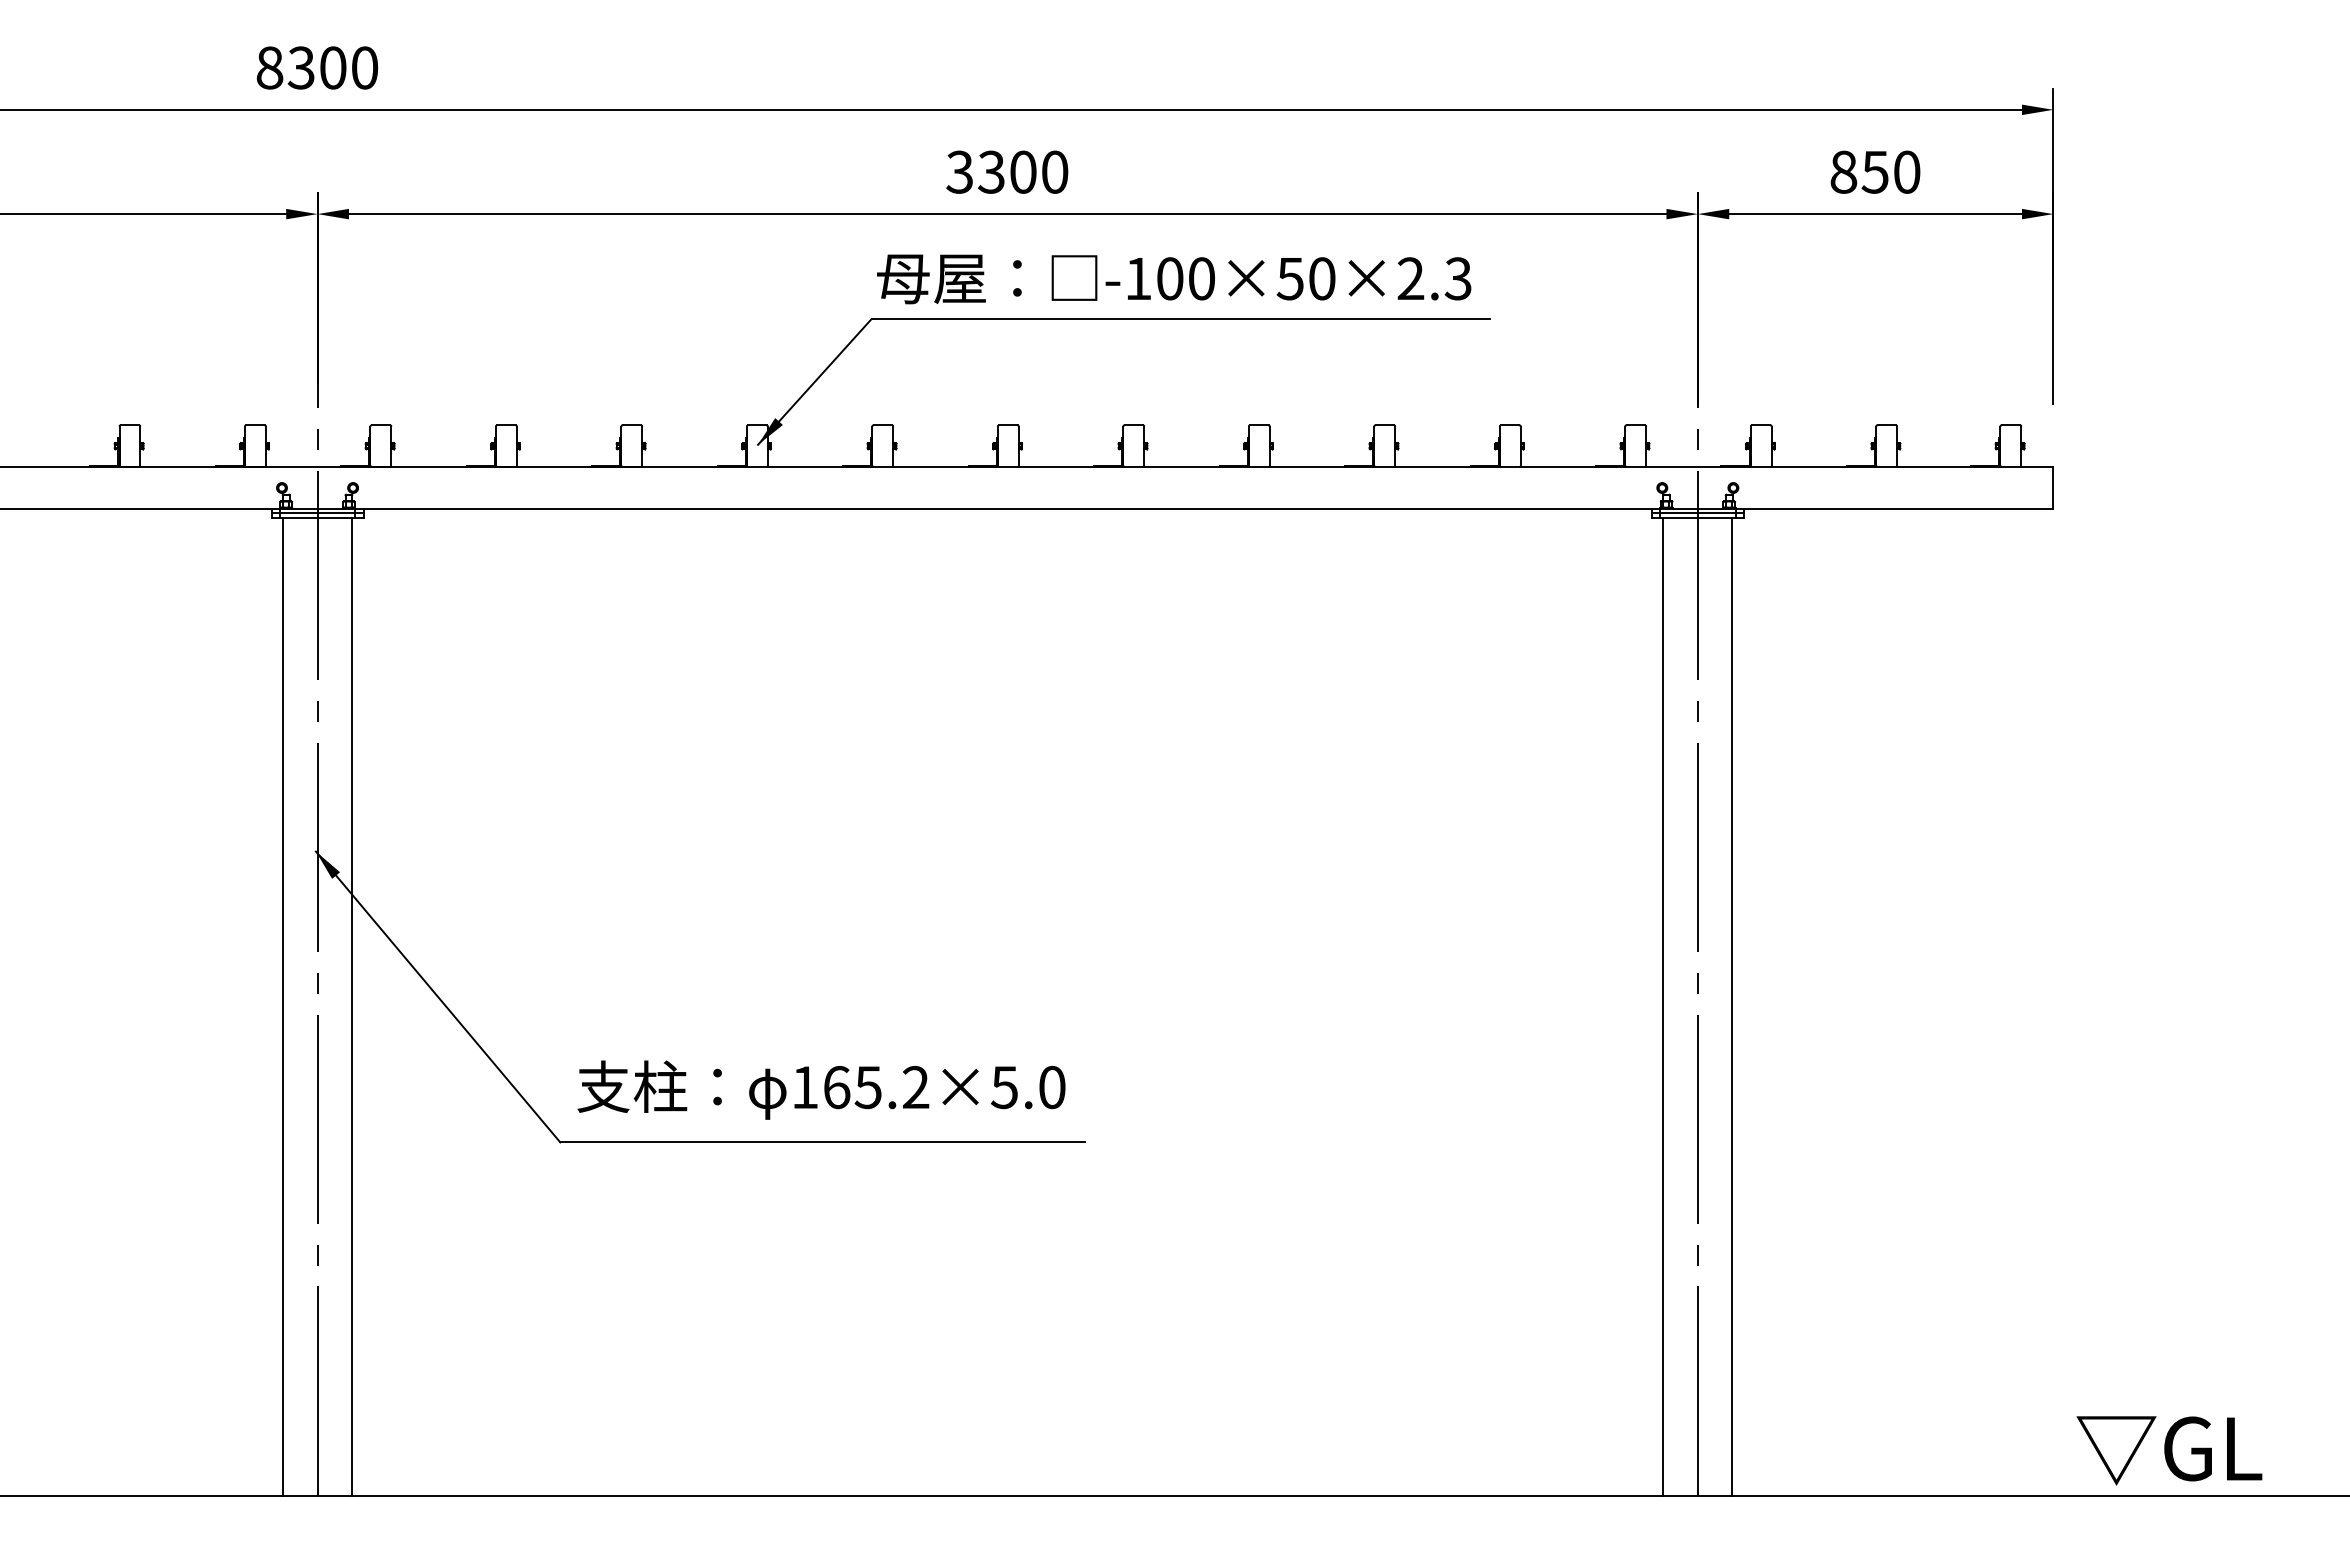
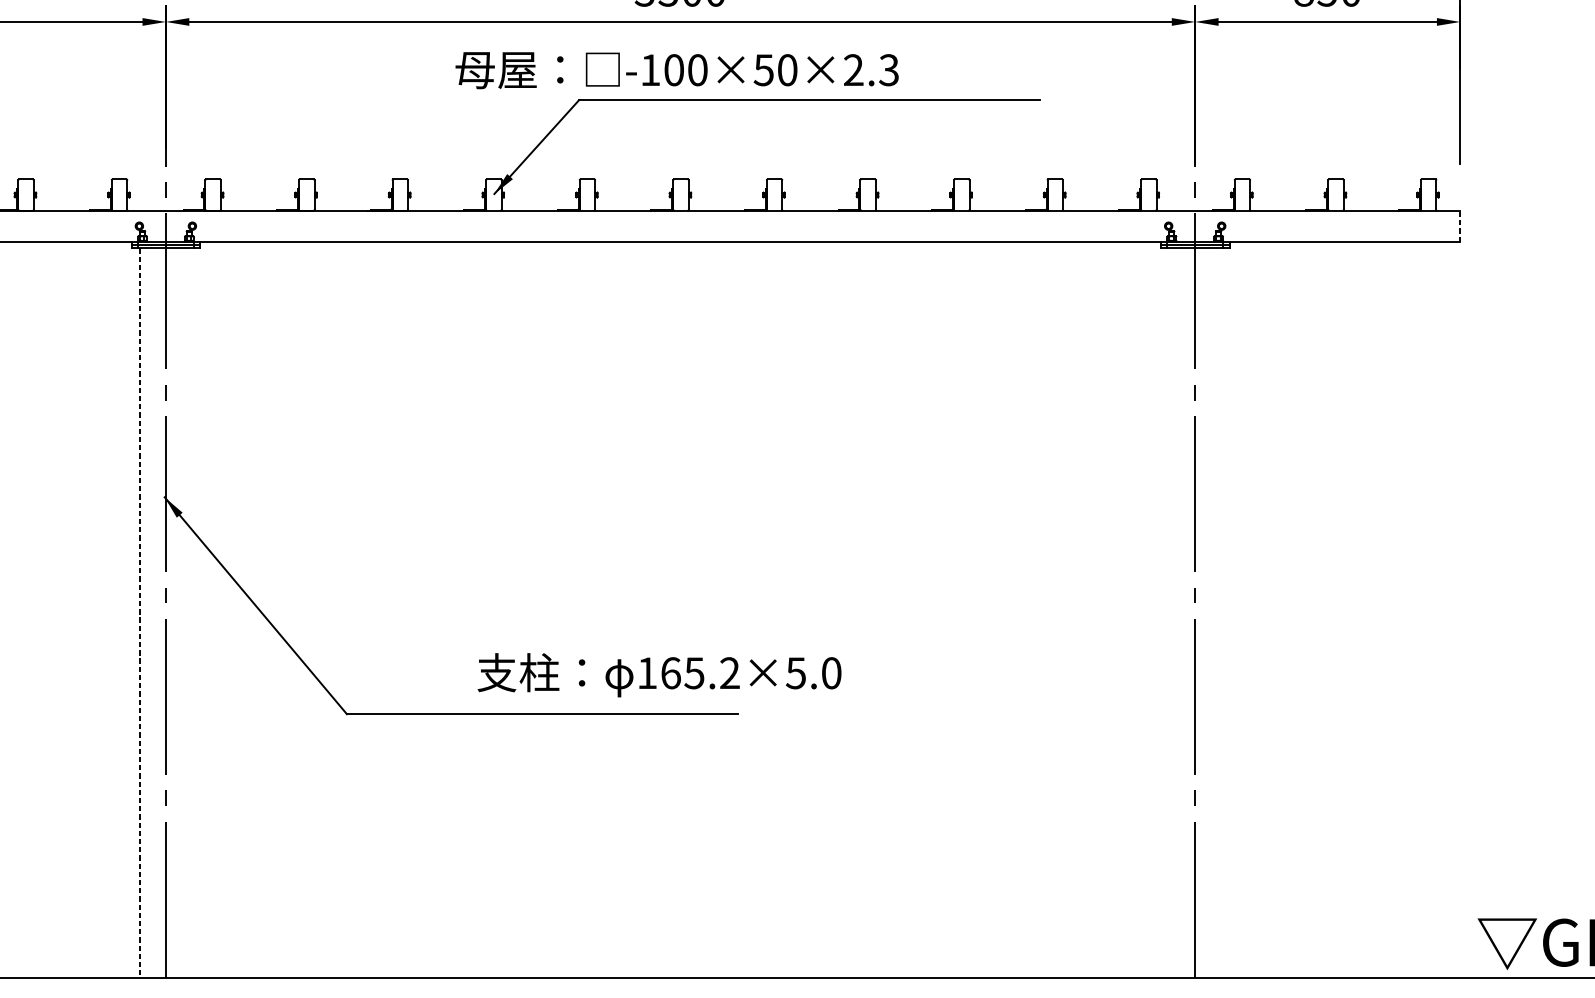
text: (1174, 279) -> (677, 70), moved
line: (2053, 488) -> (1460, 226), solid -> dashed
line: (283, 1006) -> (140, 612), solid -> dashed
line: (352, 1006) -> (191, 612), removed
line: (1663, 1006) -> (1169, 612), removed
line: (1732, 1006) -> (1221, 612), removed
text: (821, 1089) -> (659, 674), moved

